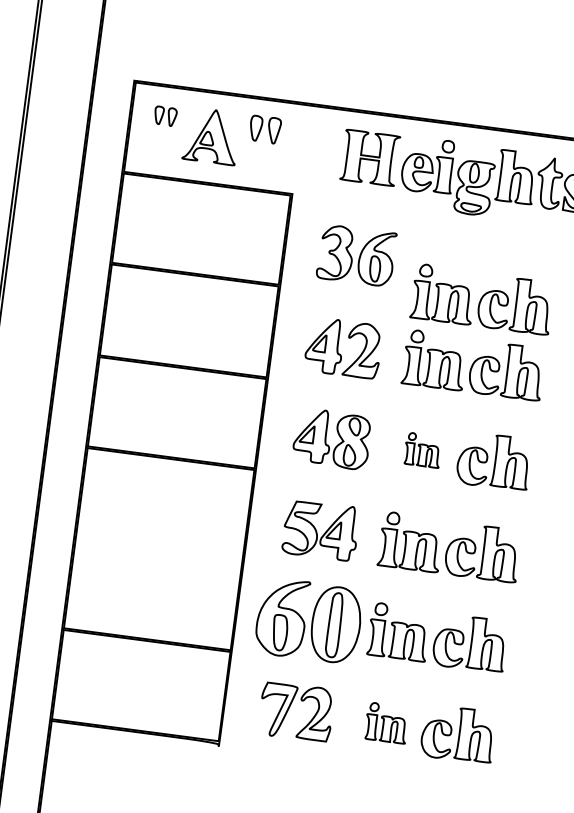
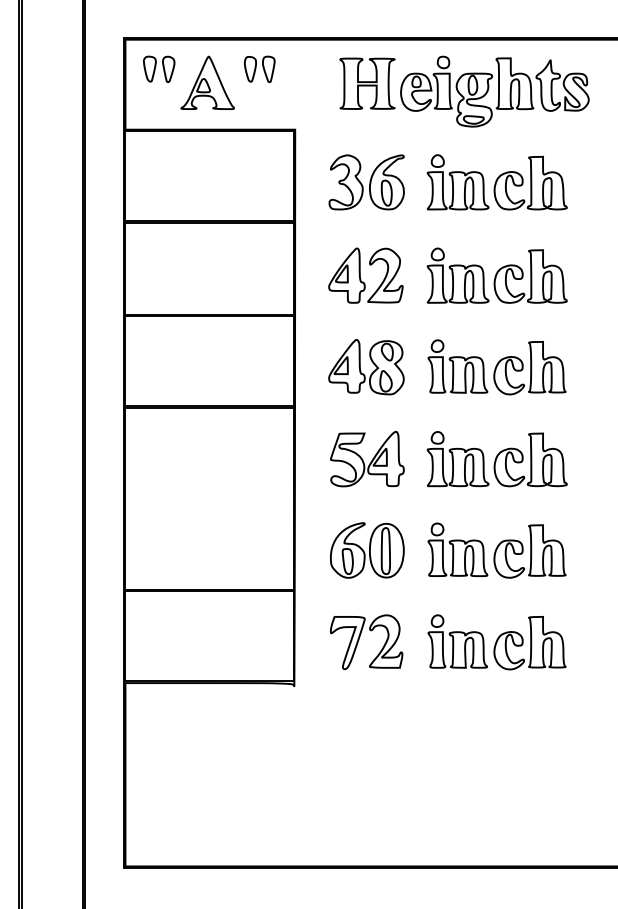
part: (165, 115) -> (159, 68), size x1.43
part: (481, 299) -> (496, 182), moved
part: (422, 450) -> (457, 366), size x1.67
part: (309, 620) -> (367, 550), size x0.71
part: (386, 723) -> (457, 641), size x1.43

